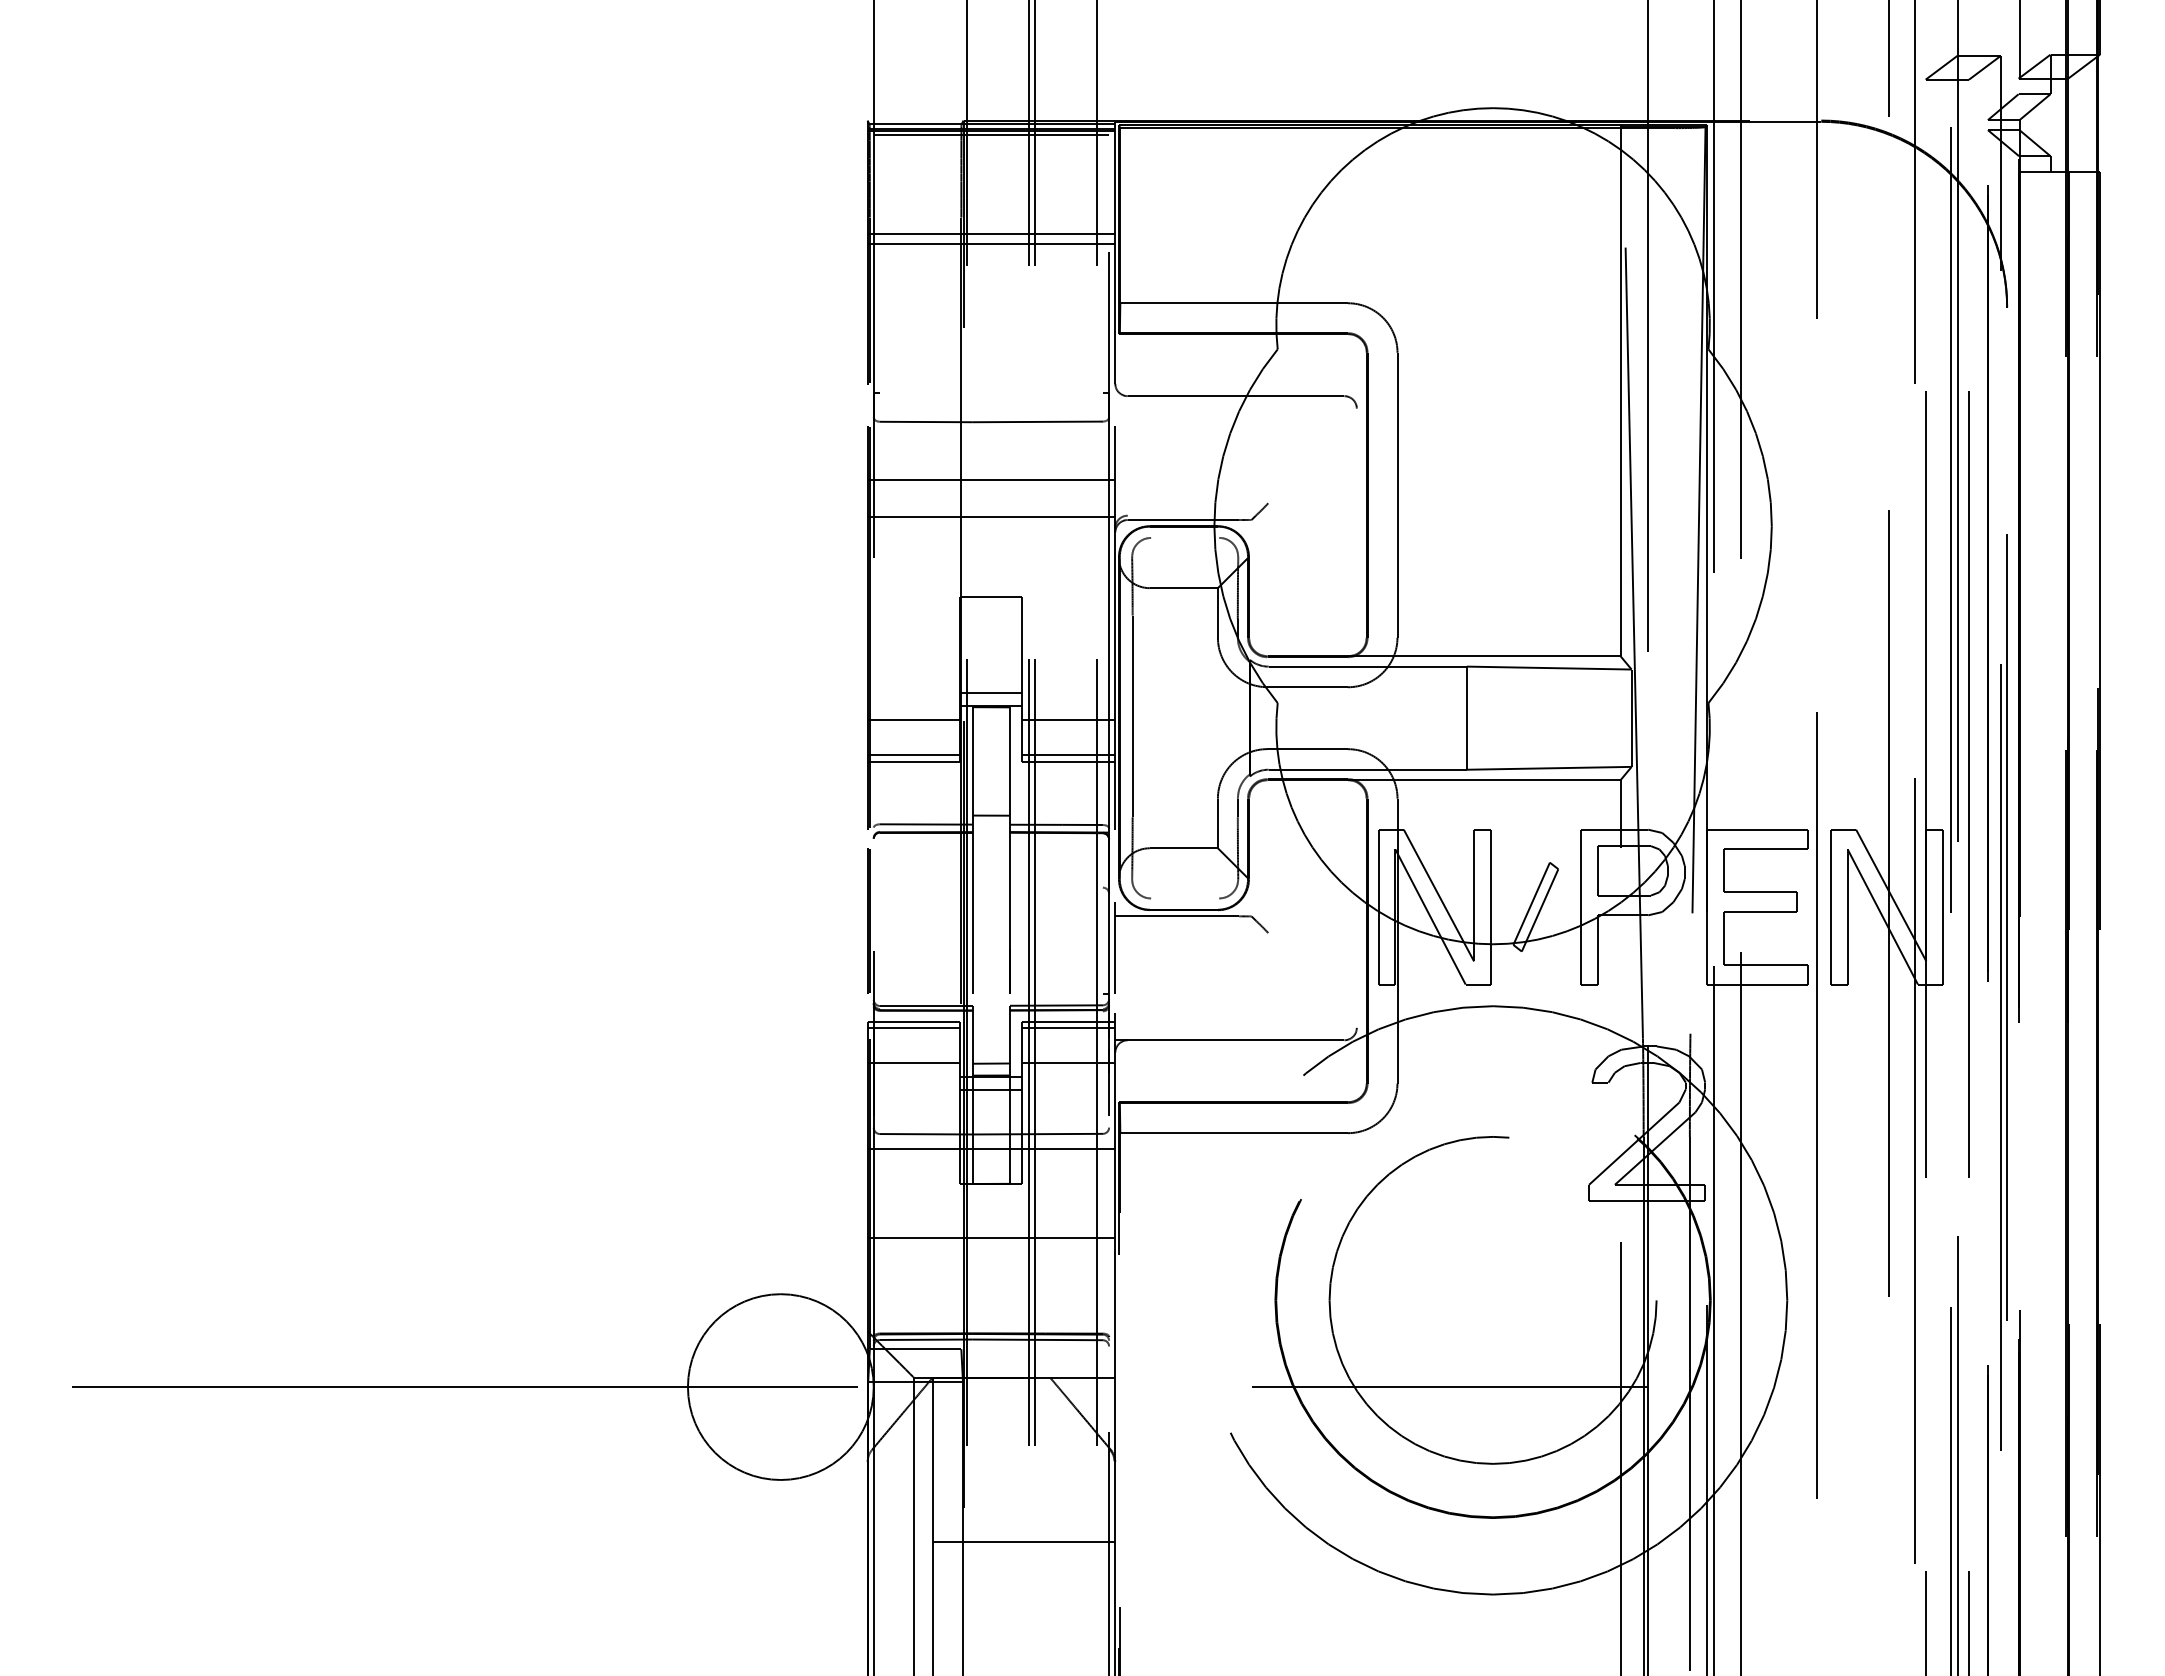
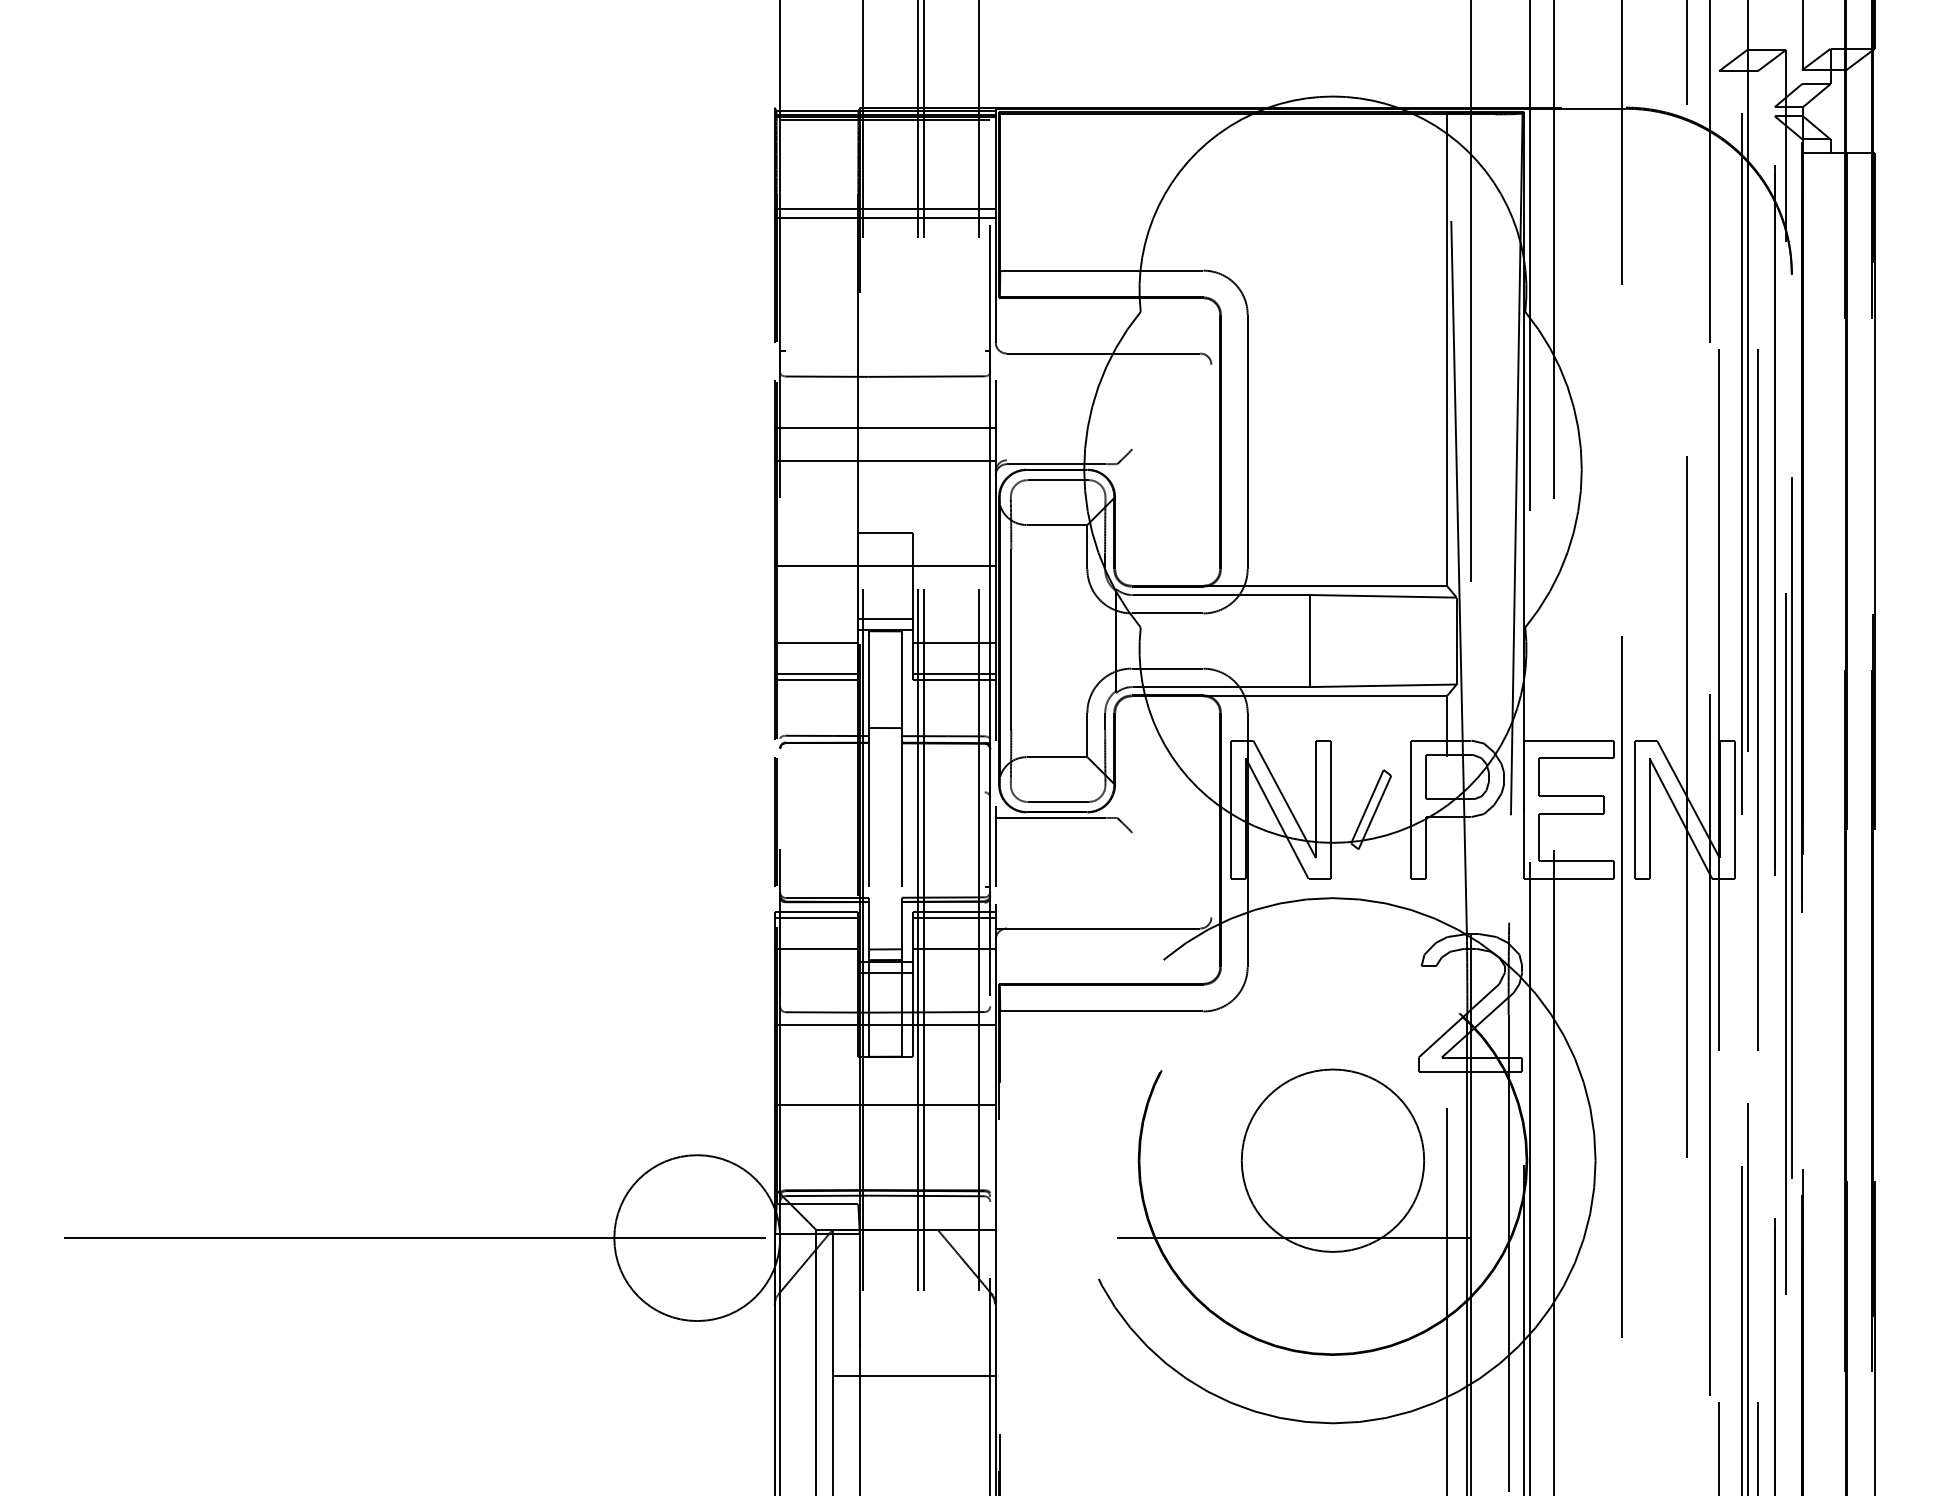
line: (1185, 537) -> (1058, 479), added
line: (991, 634) -> (885, 566), added
line: (1185, 898) -> (1058, 802), added
circle: (1492, 1300) -> (1332, 1160), size x0.62

